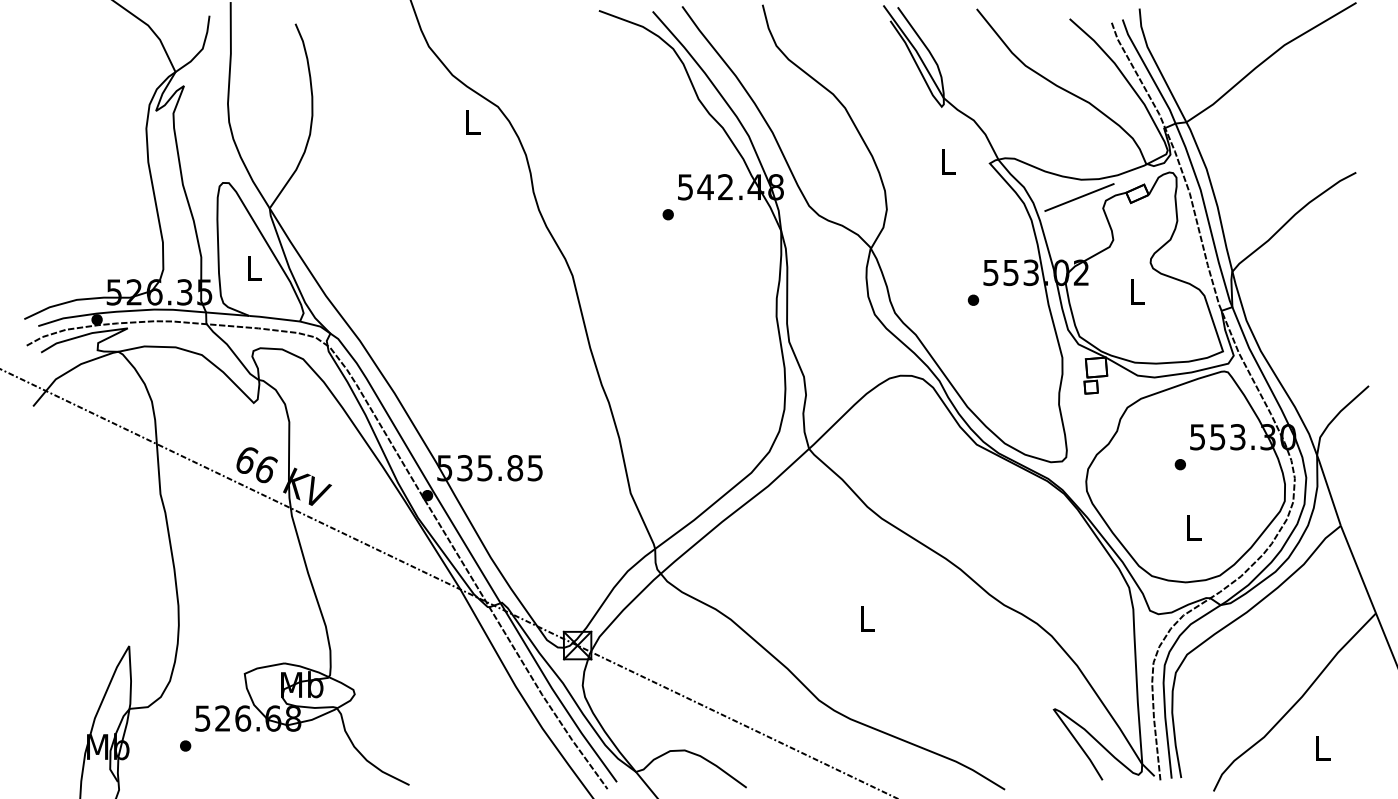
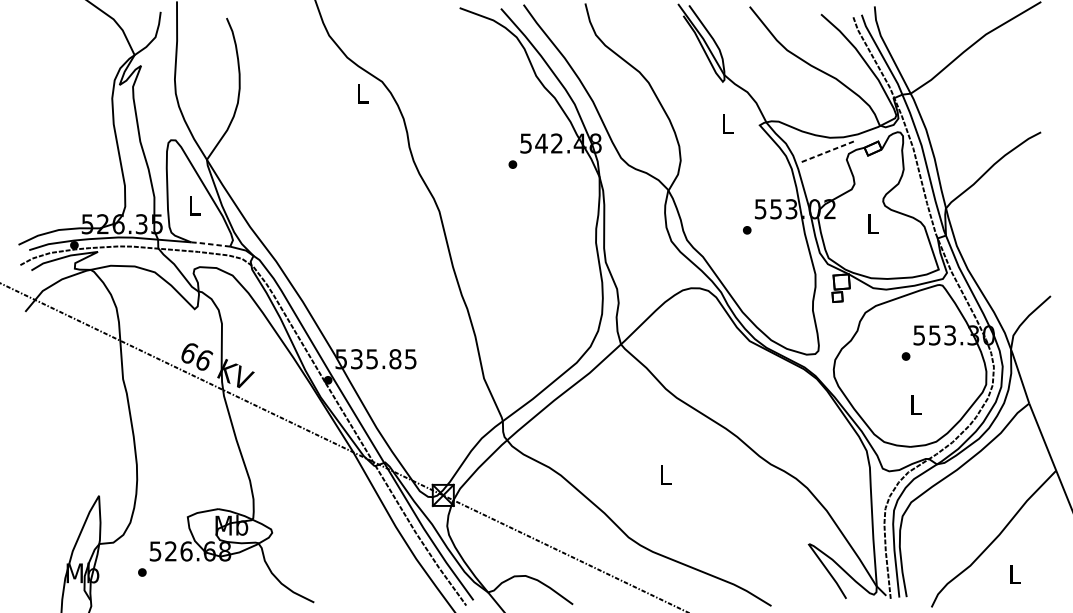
line: (1079, 197) -> (828, 151), solid -> dashed
line: (273, 318) -> (209, 244), solid -> dashed

